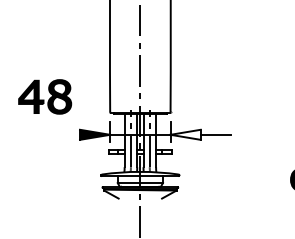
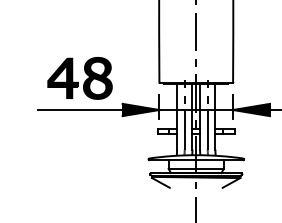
part: (45, 96) -> (80, 77), moved
line: (45, 134) -> (80, 109), added
fill: (185, 134) -> (251, 109), added

